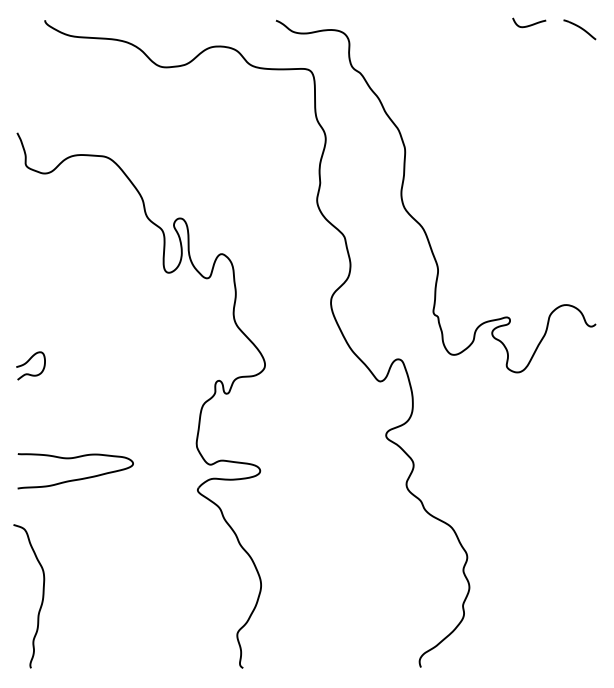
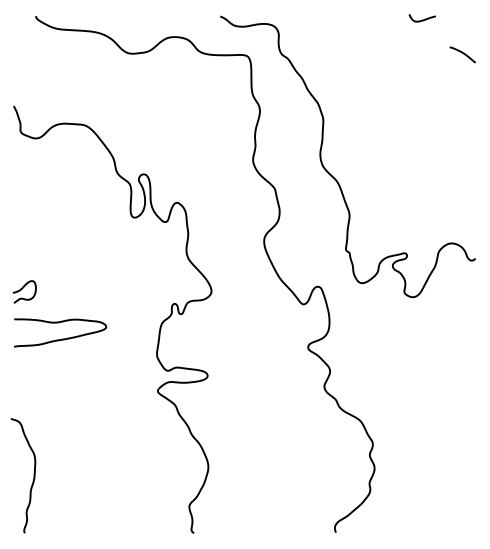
part: (579, 29) -> (462, 54), moved
curve: (77, 478) -> (61, 338), moved

